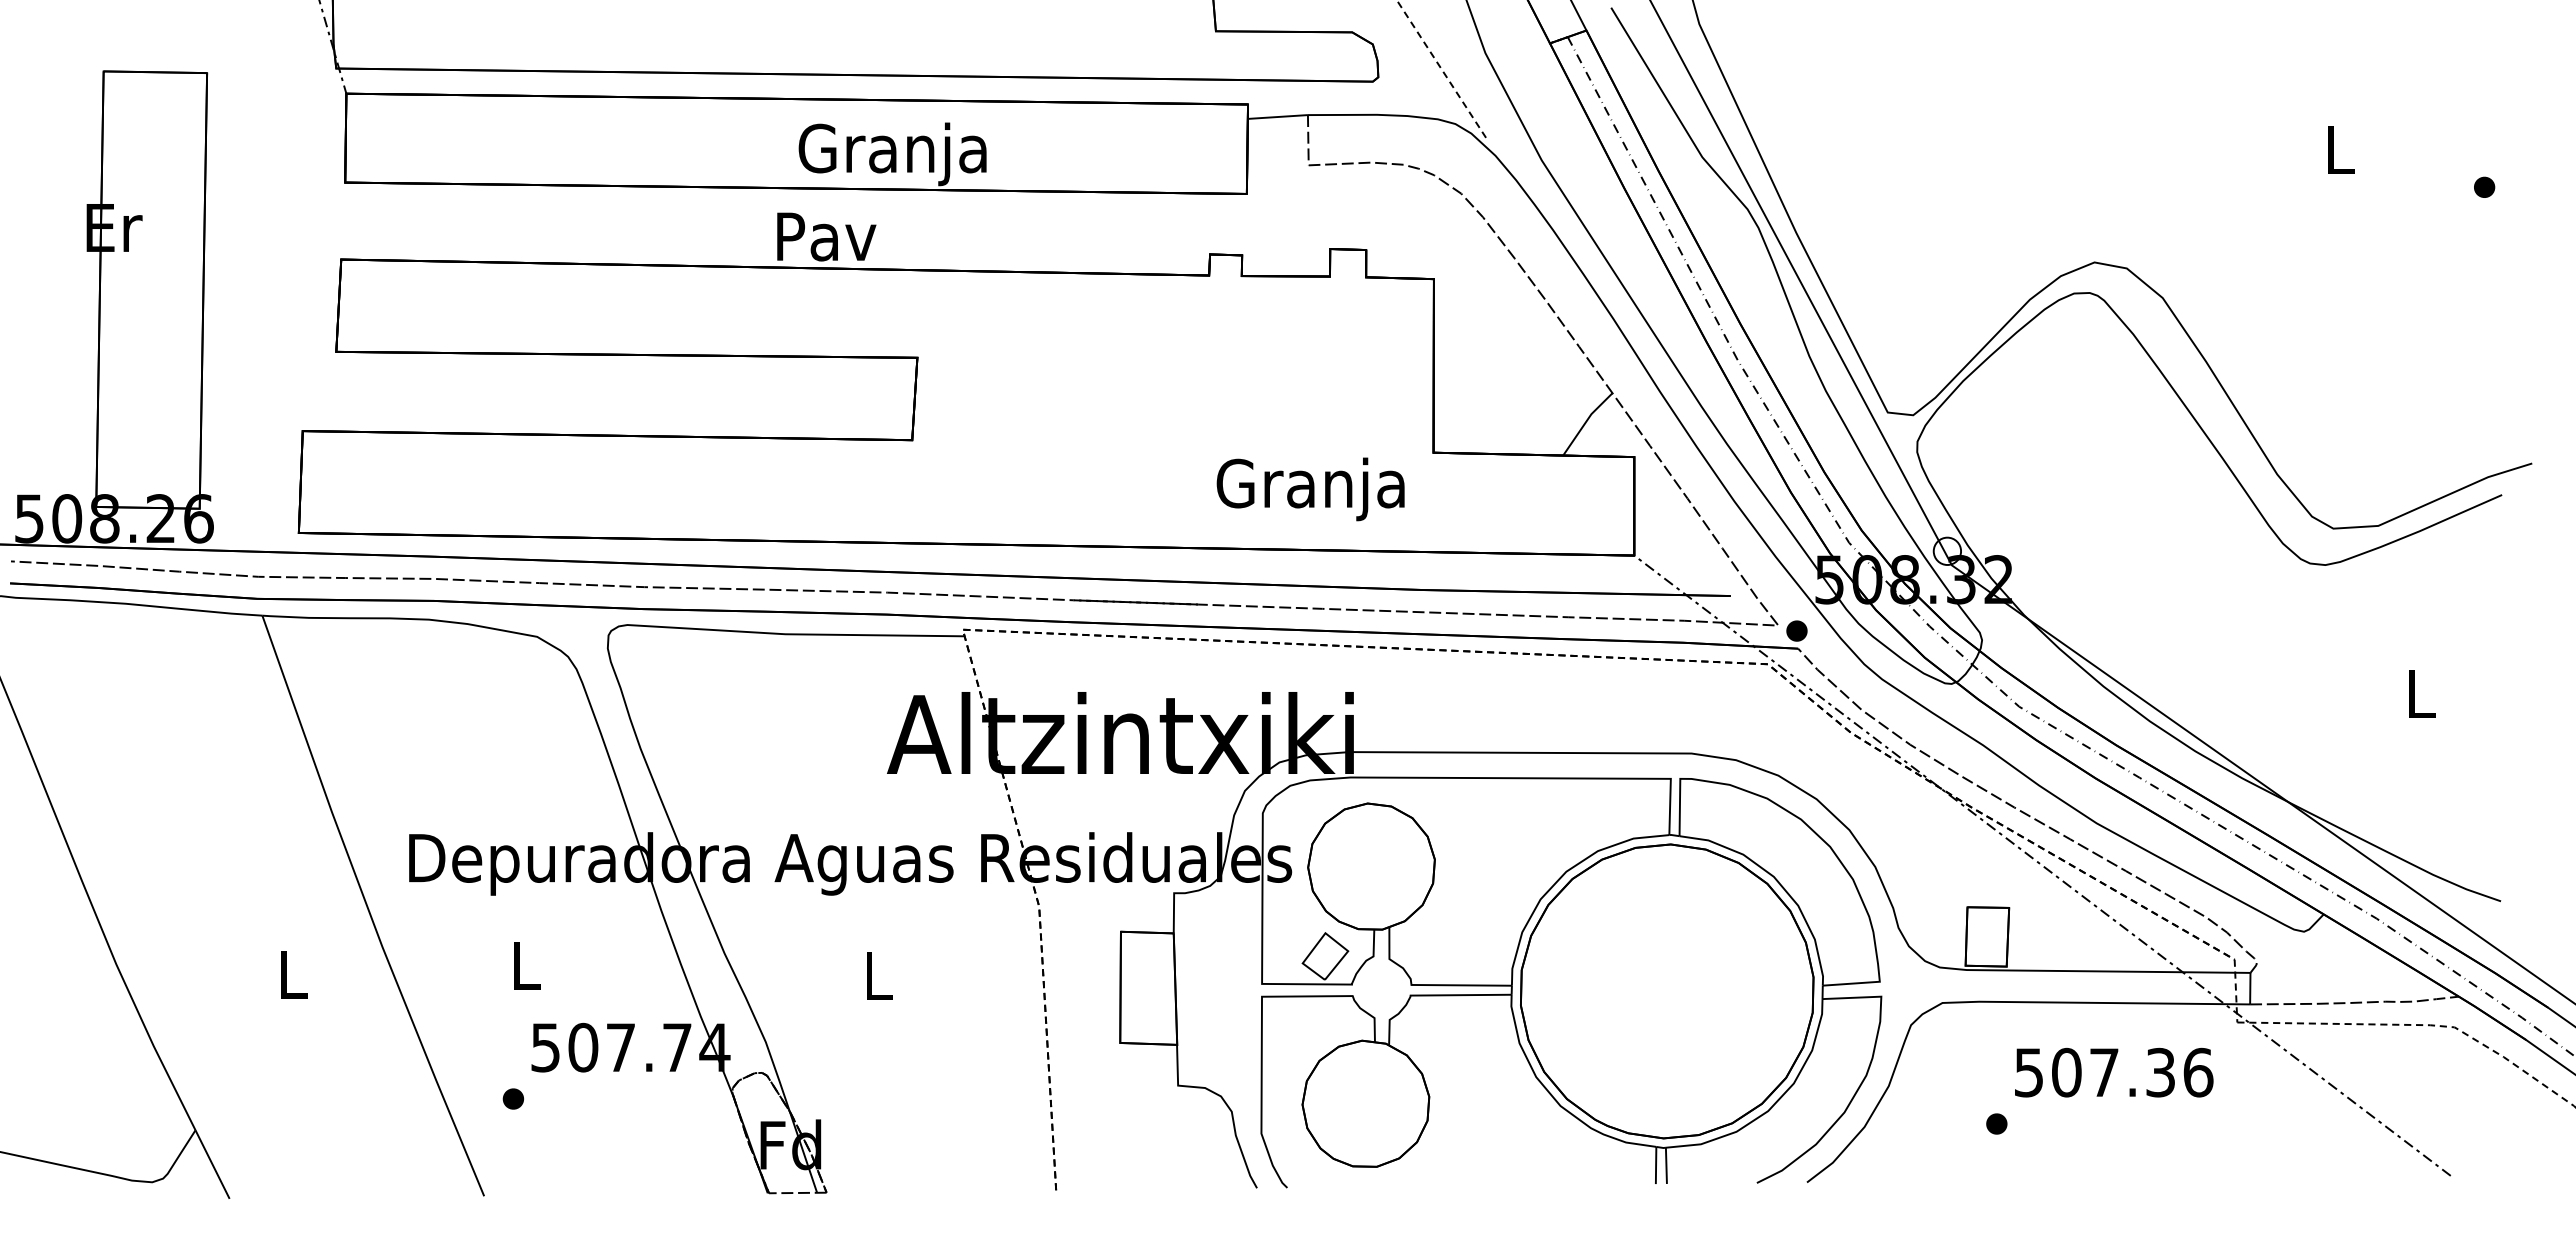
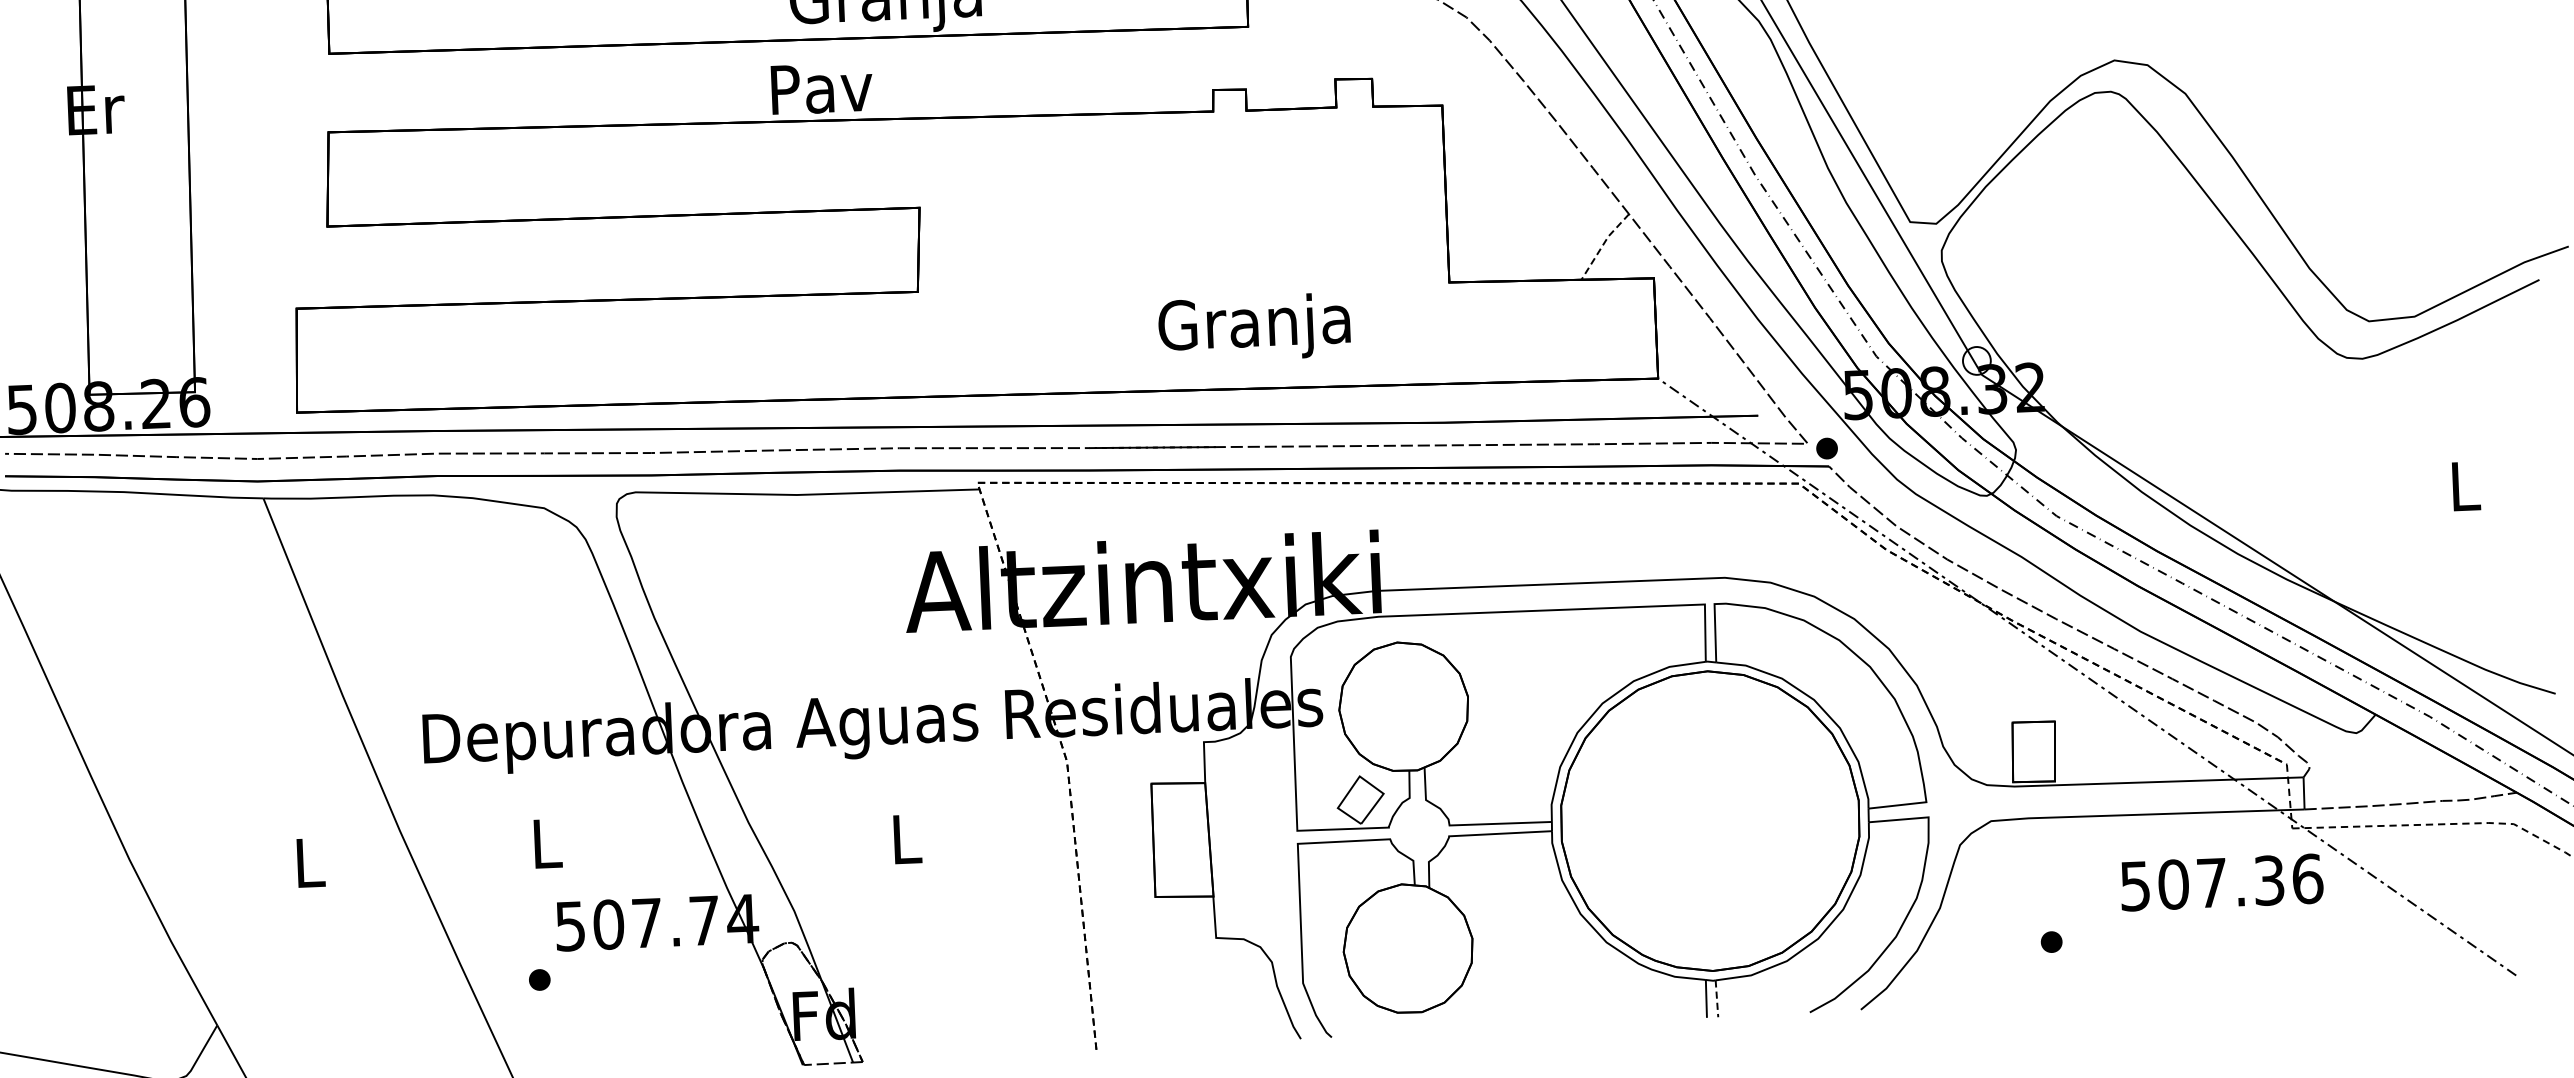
line: (1585, 422) -> (1602, 245), solid -> dashed
text: (1310, 489) -> (1254, 328), moved
text: (2114, 1072) -> (2222, 882), moved
line: (1666, 1166) -> (1717, 999), solid -> dashed

